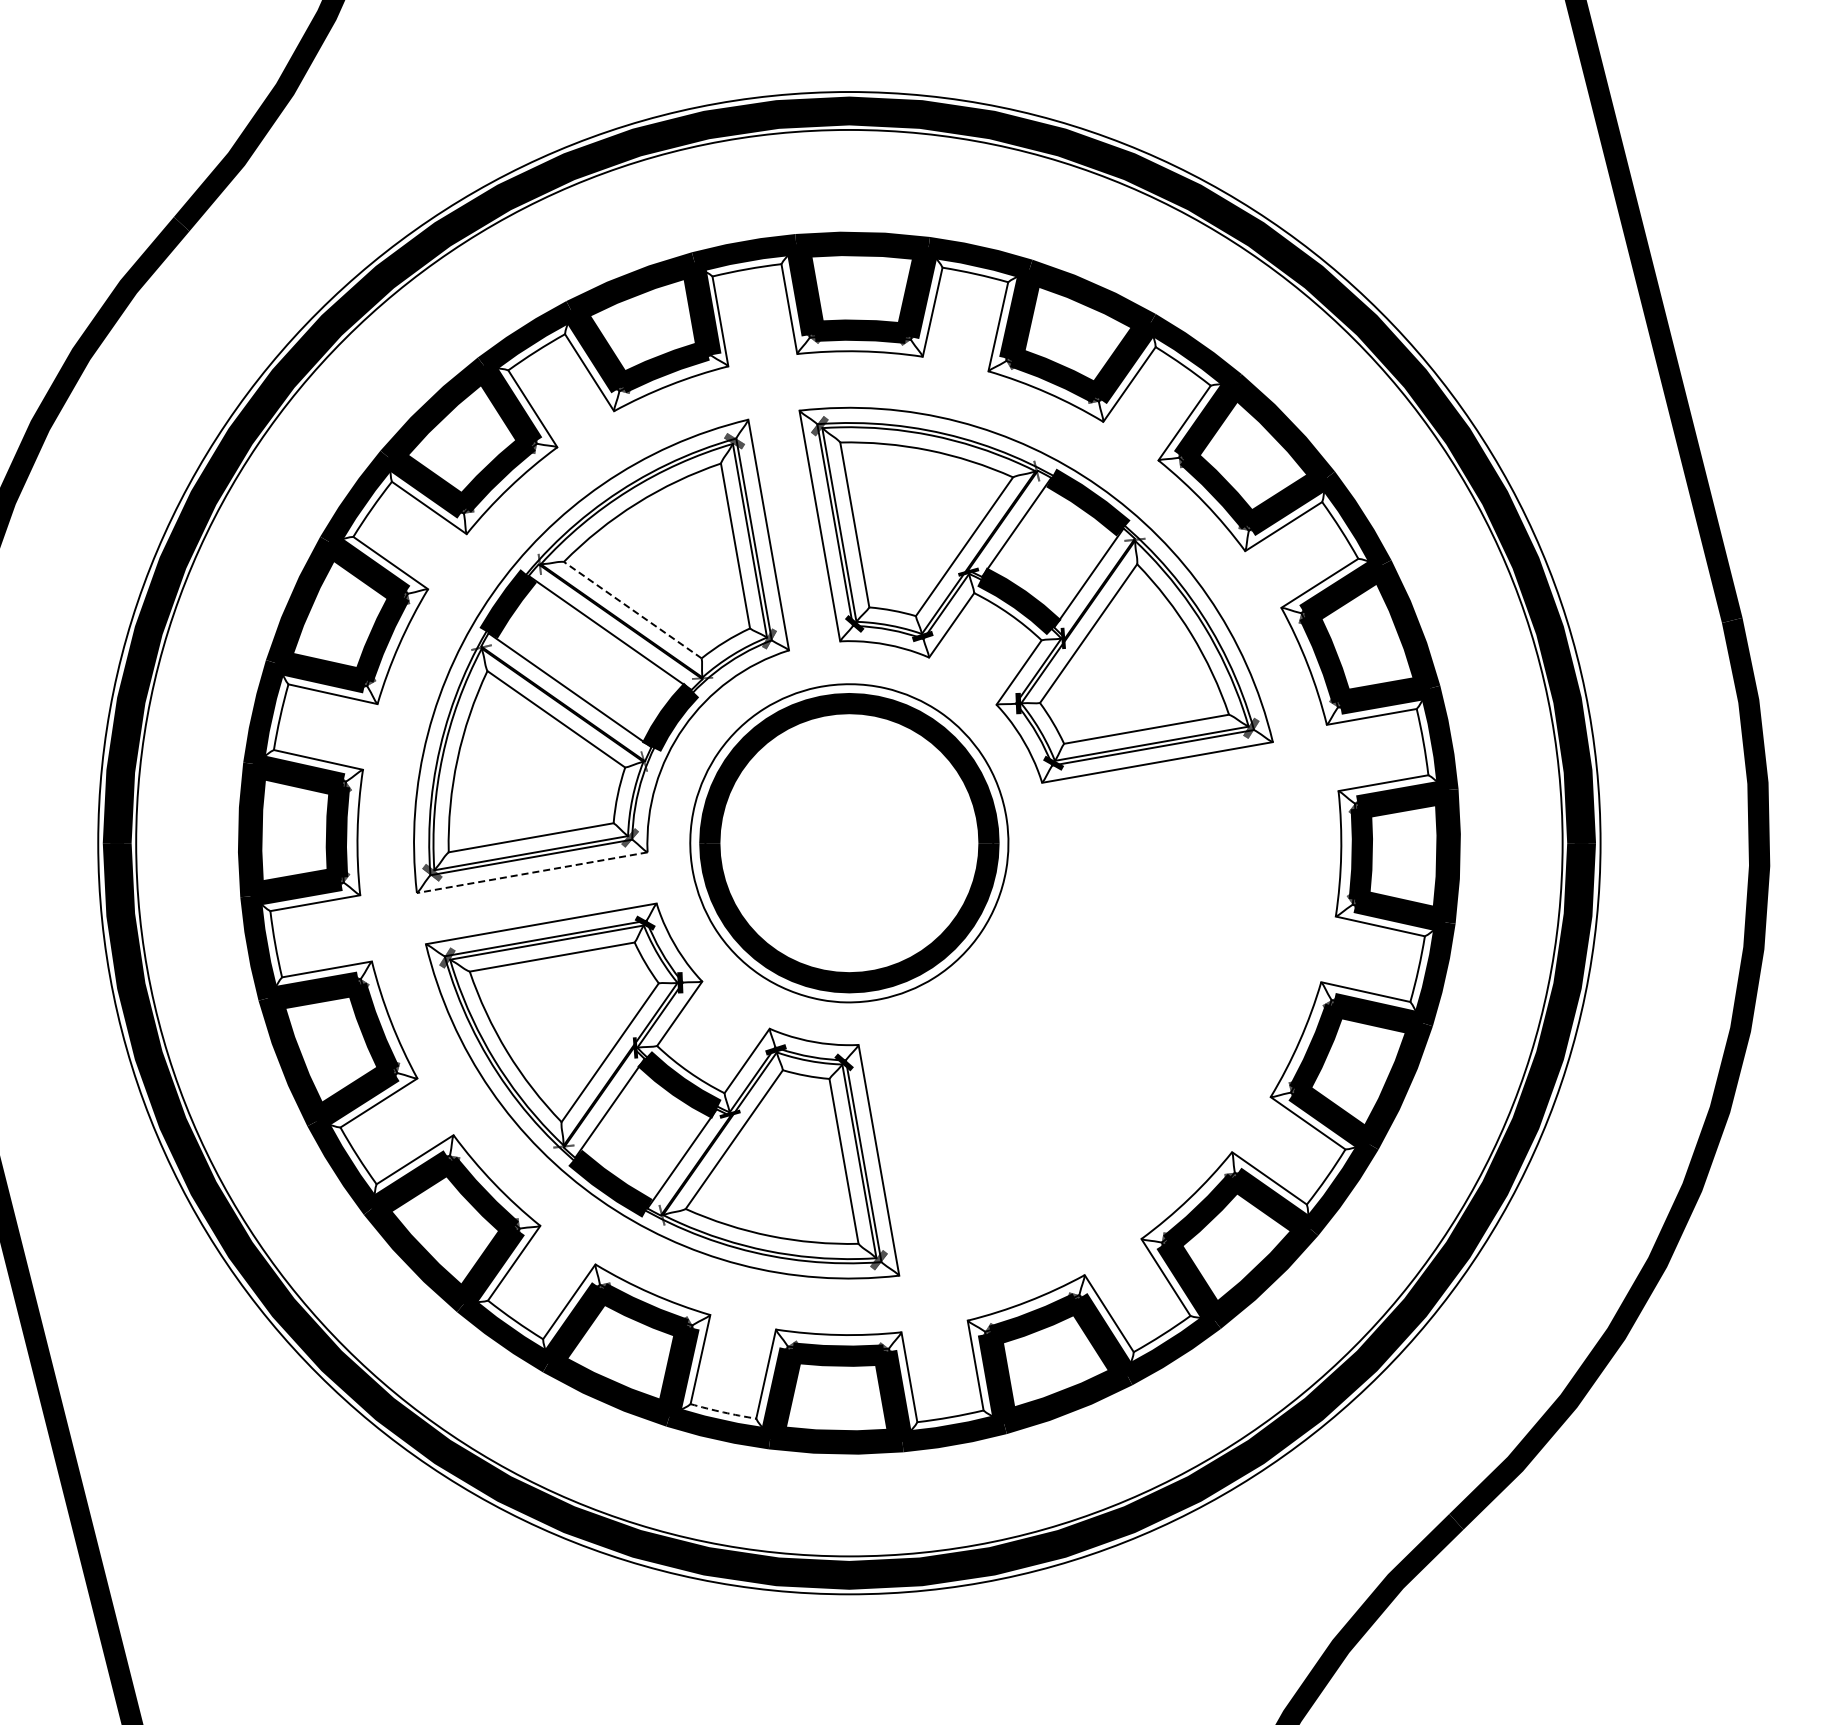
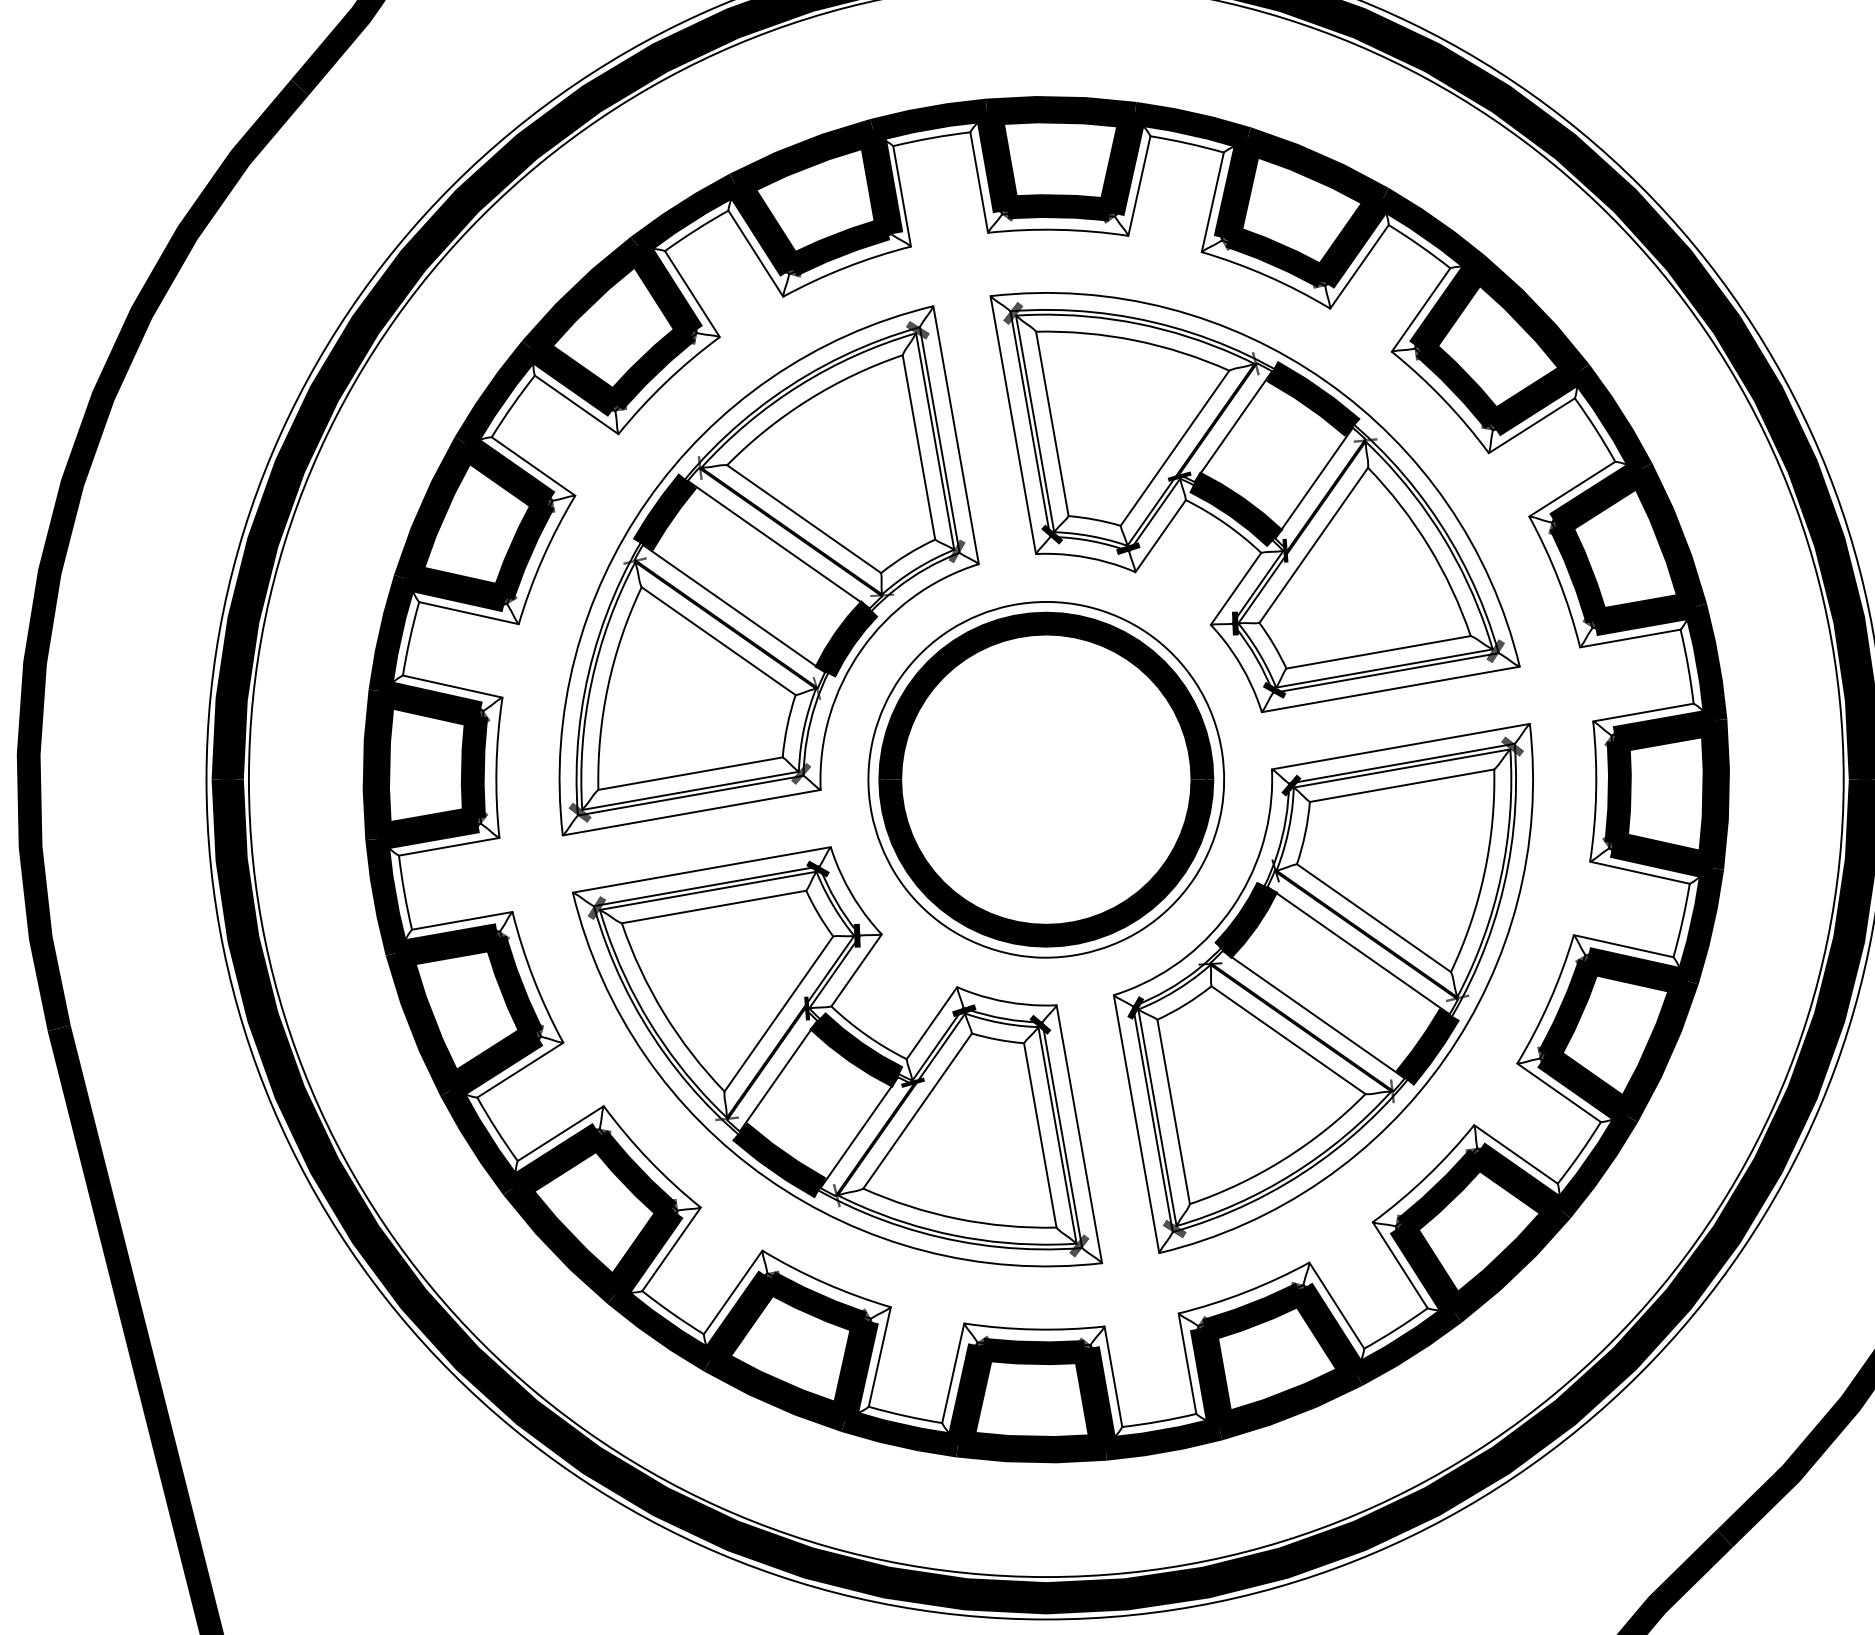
line: (632, 609) -> (803, 518), dashed -> solid
line: (531, 872) -> (690, 812), dashed -> solid
part: (1096, 1029) -> (1322, 987), added
arc: (723, 1412) -> (905, 1416), dashed -> solid

